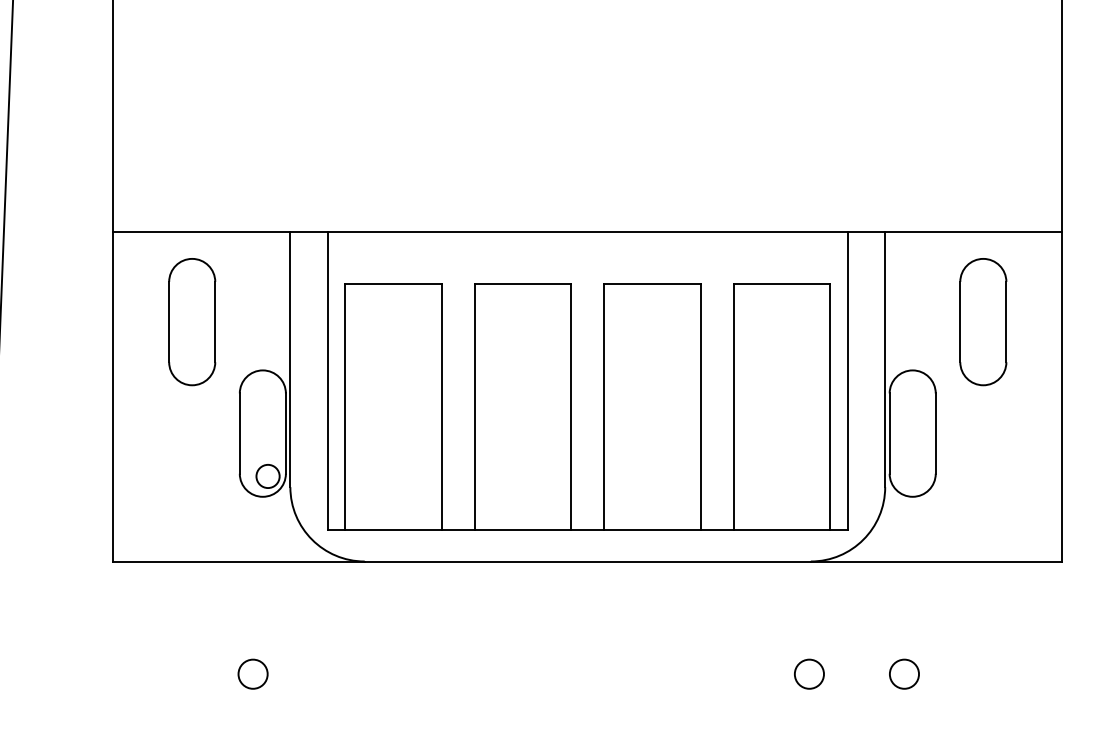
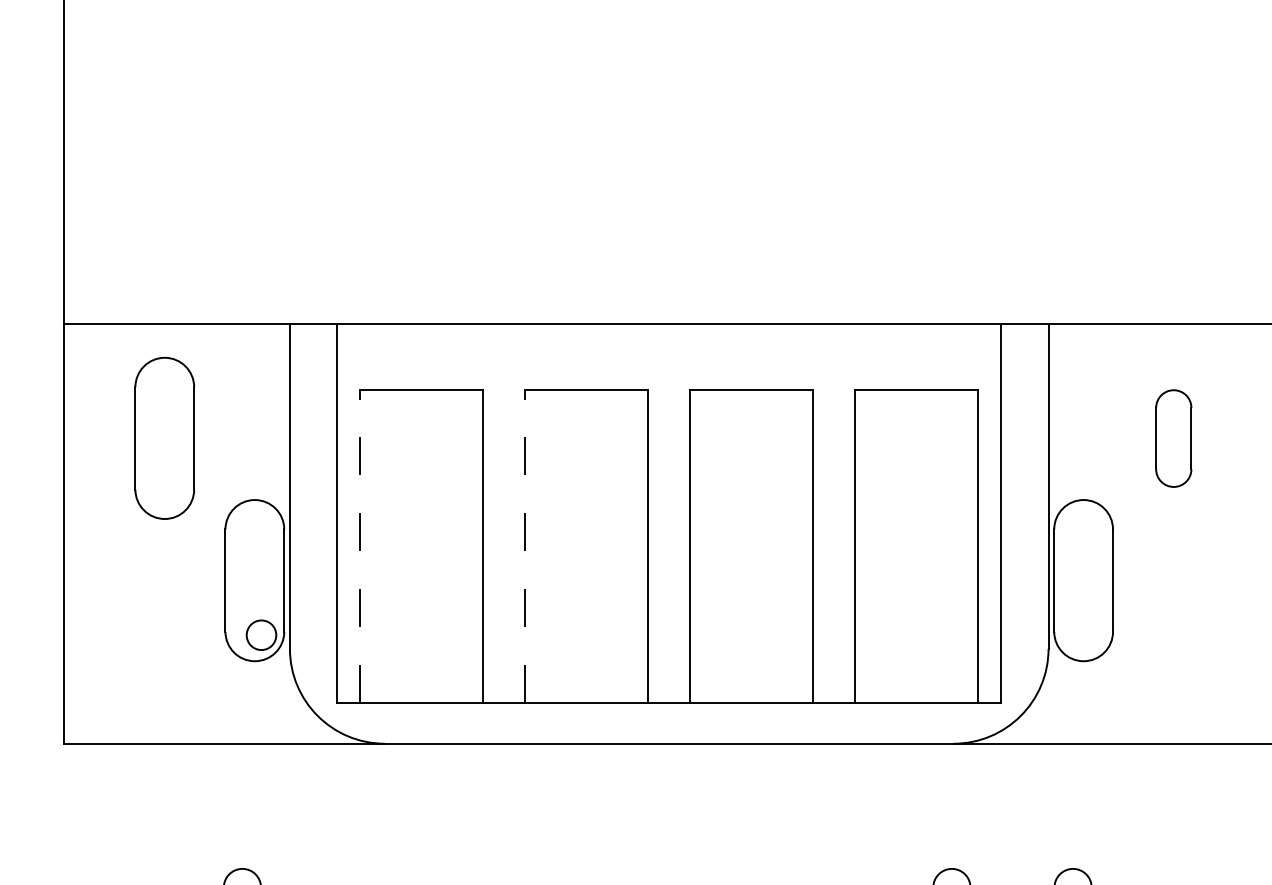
part: (983, 322) -> (1173, 438), size x0.6
line: (345, 406) -> (360, 546), solid -> dashed
line: (474, 406) -> (524, 546), solid -> dashed

